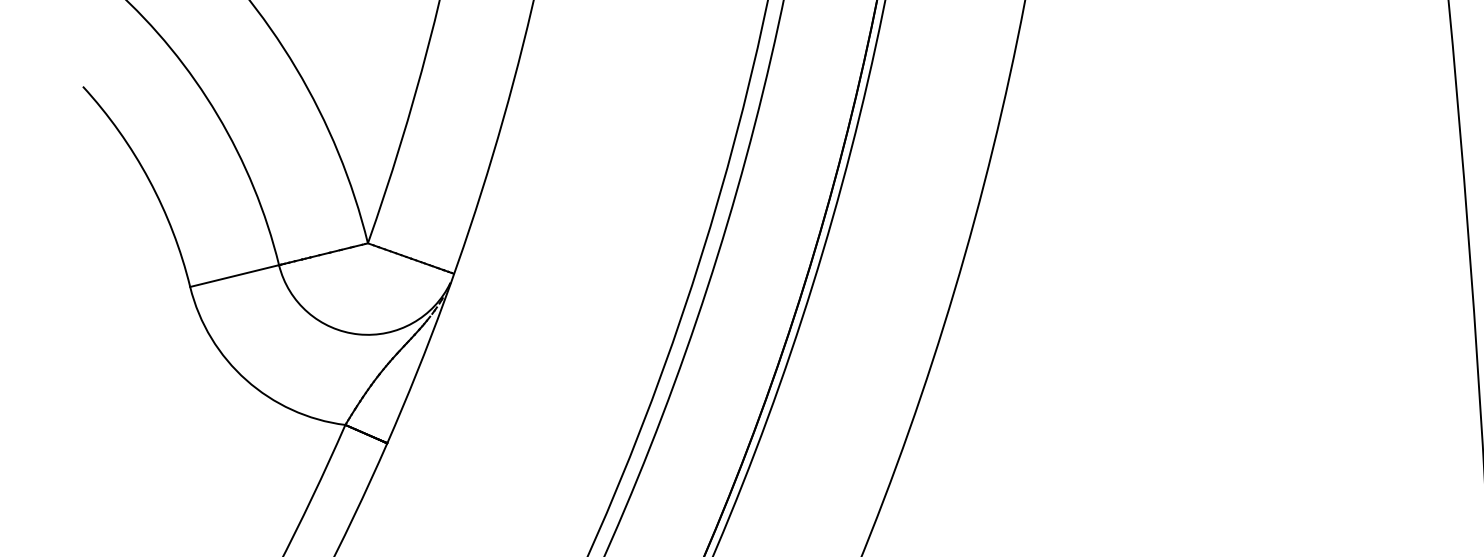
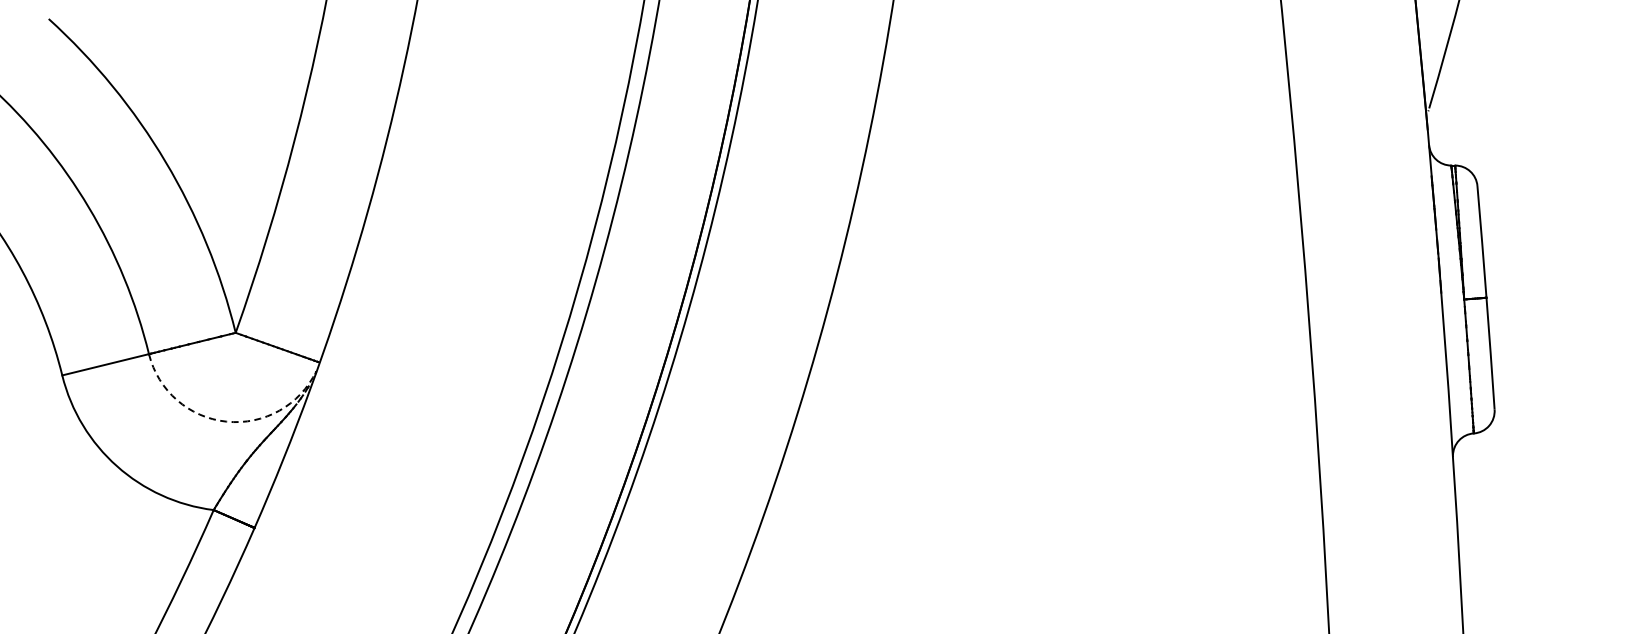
arc: (358, 334) -> (226, 421), solid -> dashed

